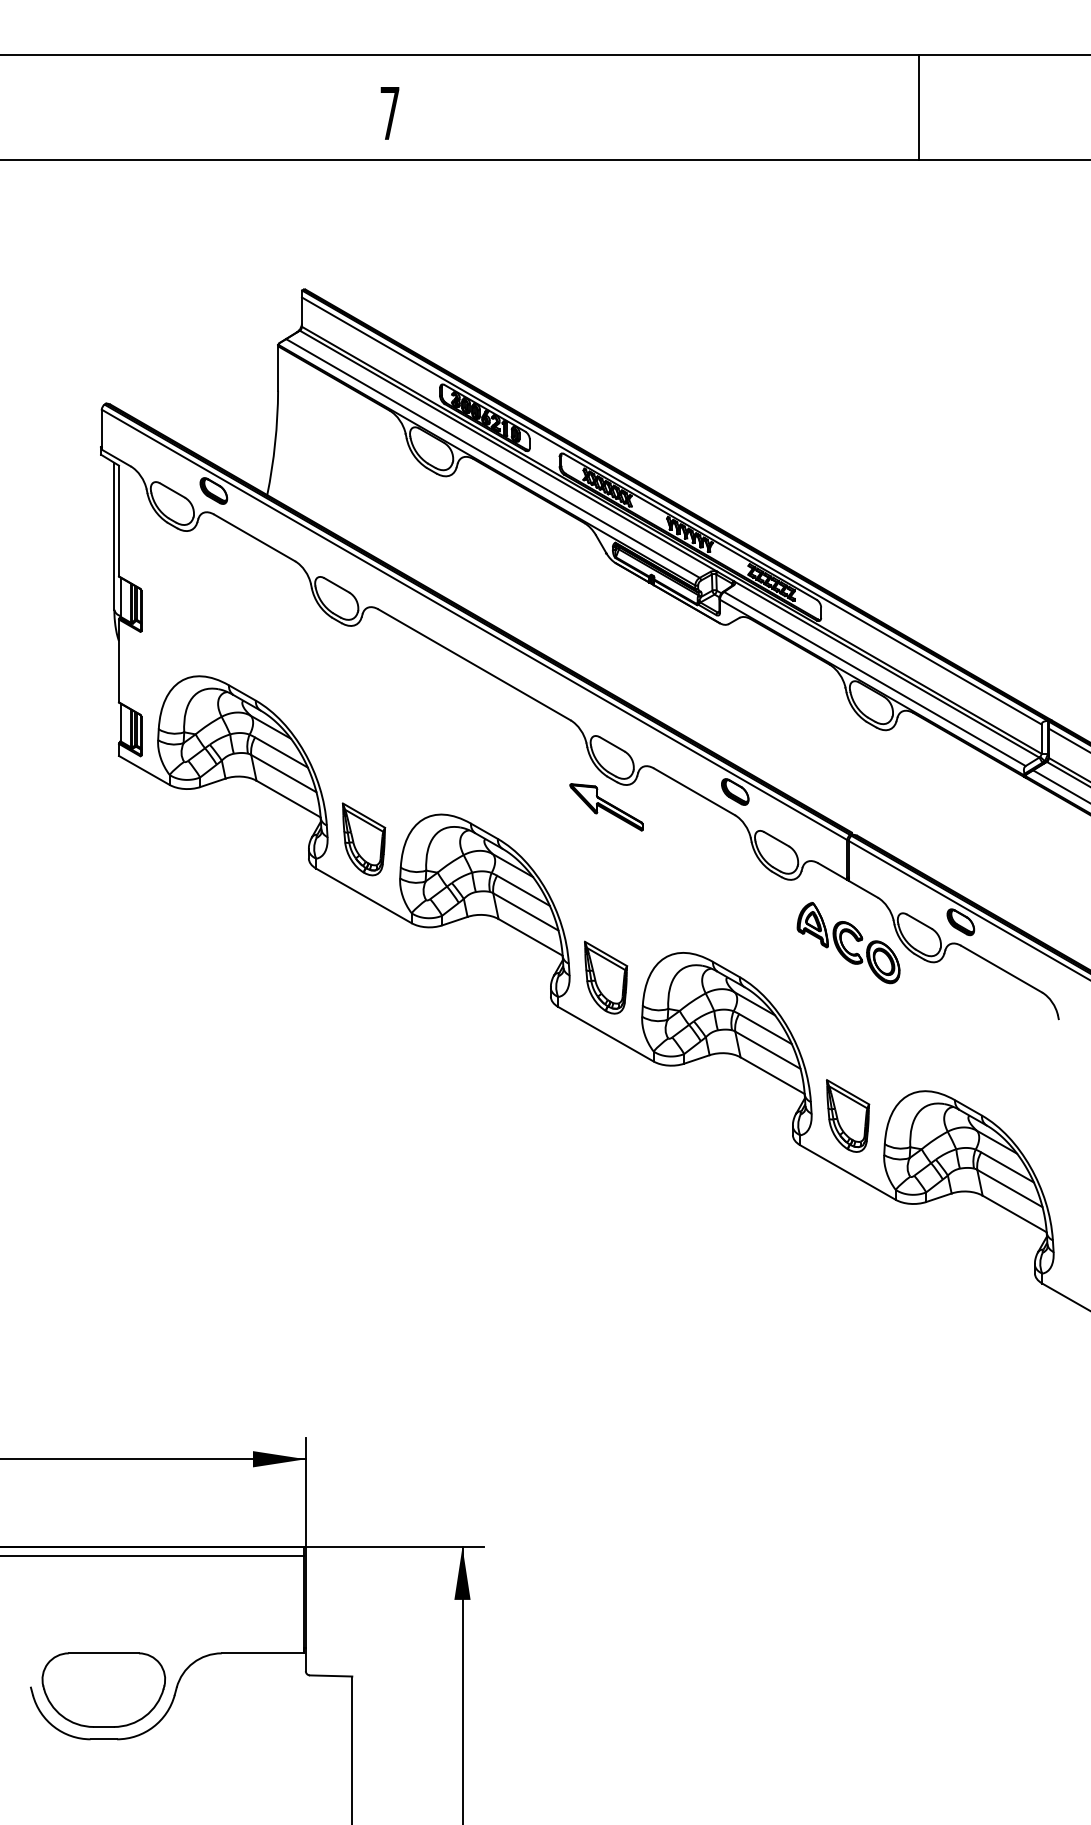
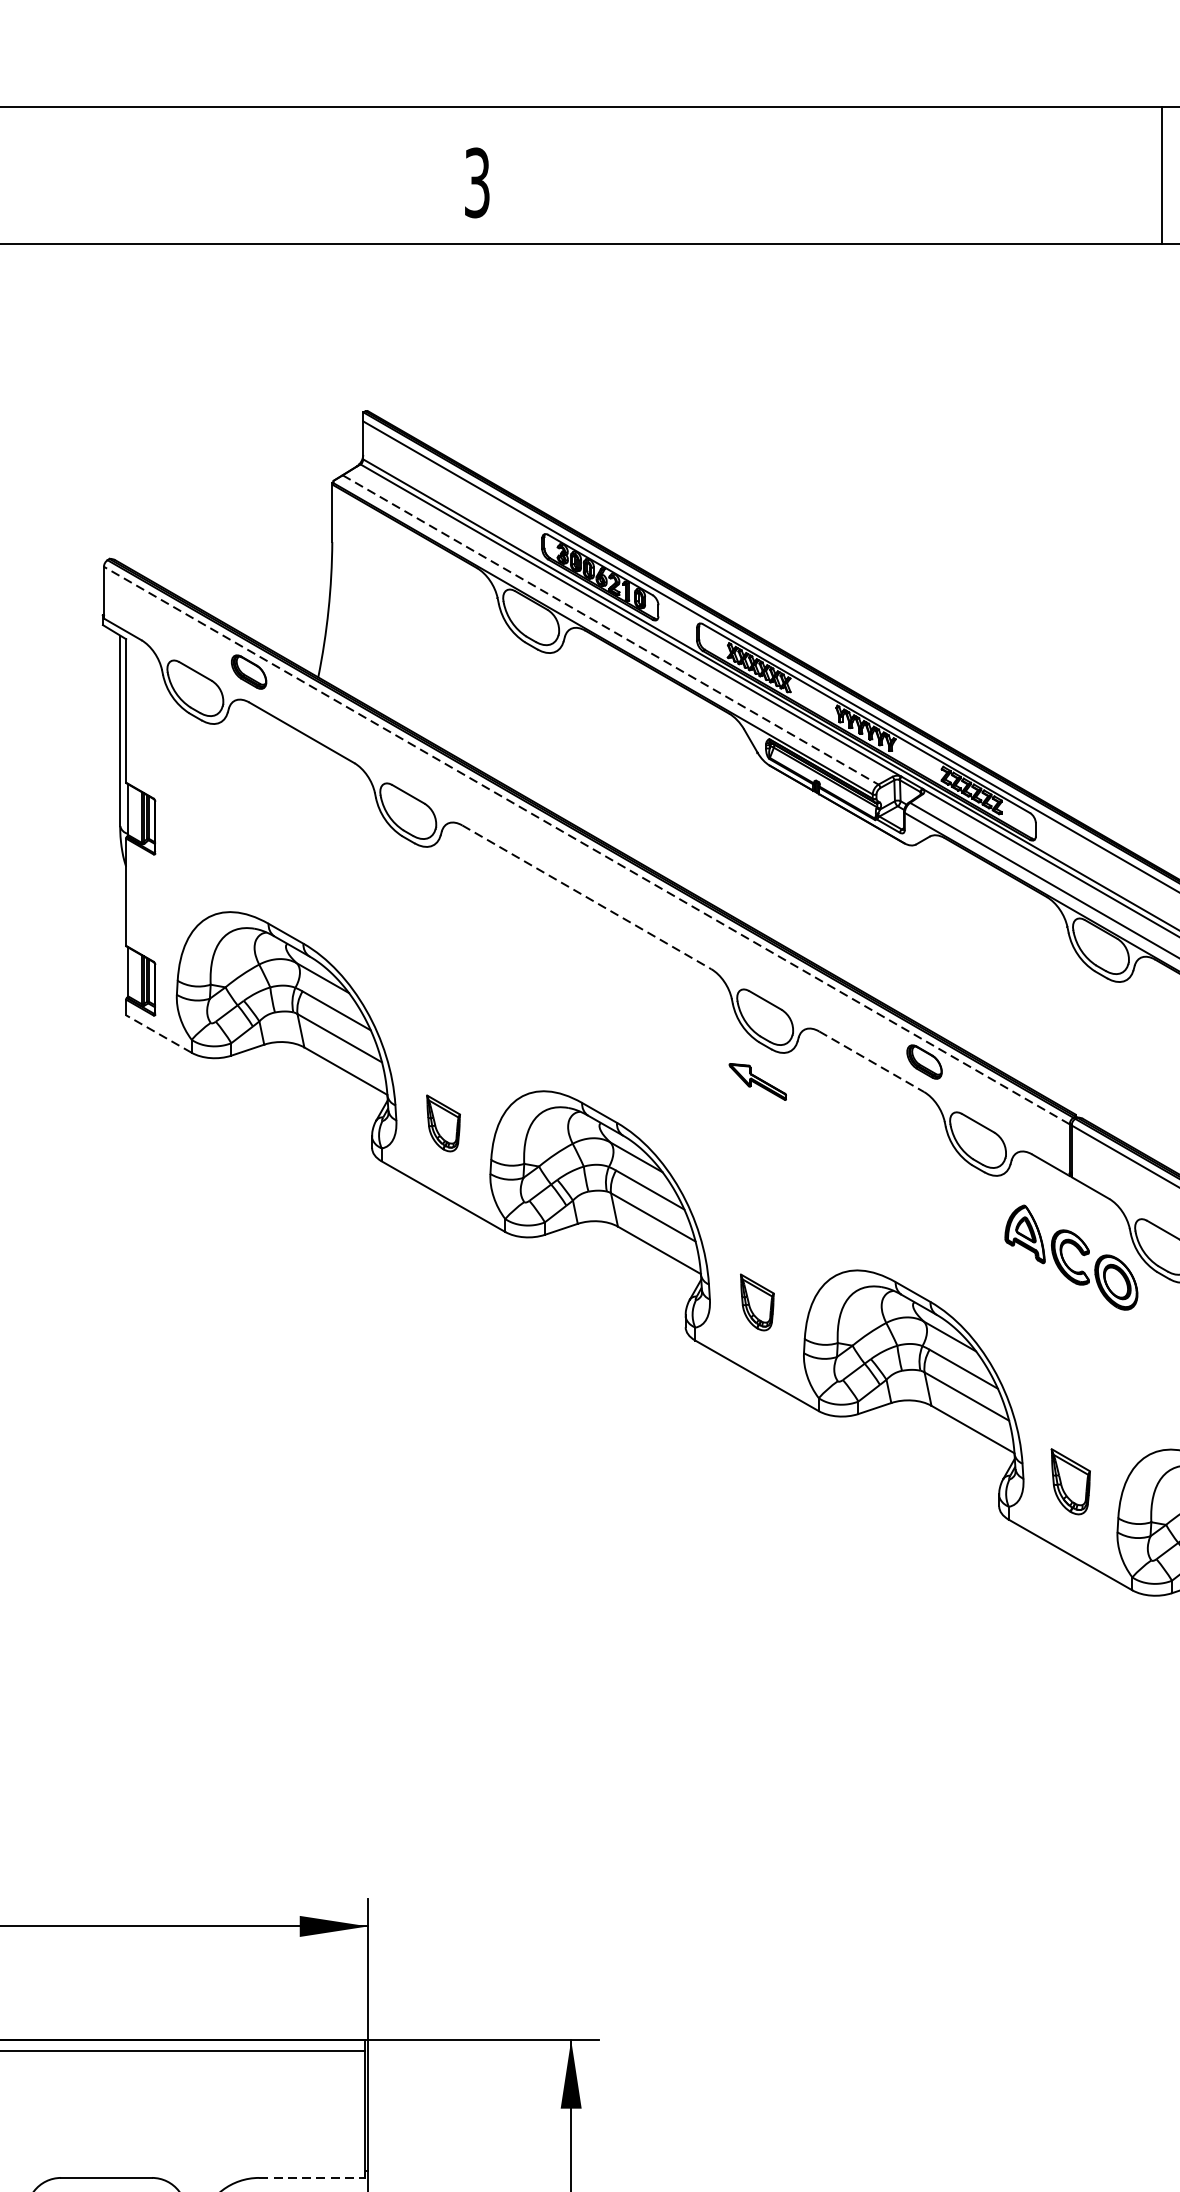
text: (389, 113) -> (476, 183), 7 -> 3
line: (492, 458) -> (610, 629), solid -> dashed
line: (474, 624) -> (586, 845), solid -> dashed
line: (474, 664) -> (586, 896), solid -> dashed
line: (143, 770) -> (157, 1034), solid -> dashed
line: (694, 791) -> (871, 1061), solid -> dashed
part: (606, 807) -> (757, 1082), size x0.6
part: (363, 839) -> (442, 1123), size x0.6
part: (606, 977) -> (757, 1302), size x0.6
part: (848, 1115) -> (1071, 1481), size x0.7
line: (262, 1653) -> (312, 2178), solid -> dashed

